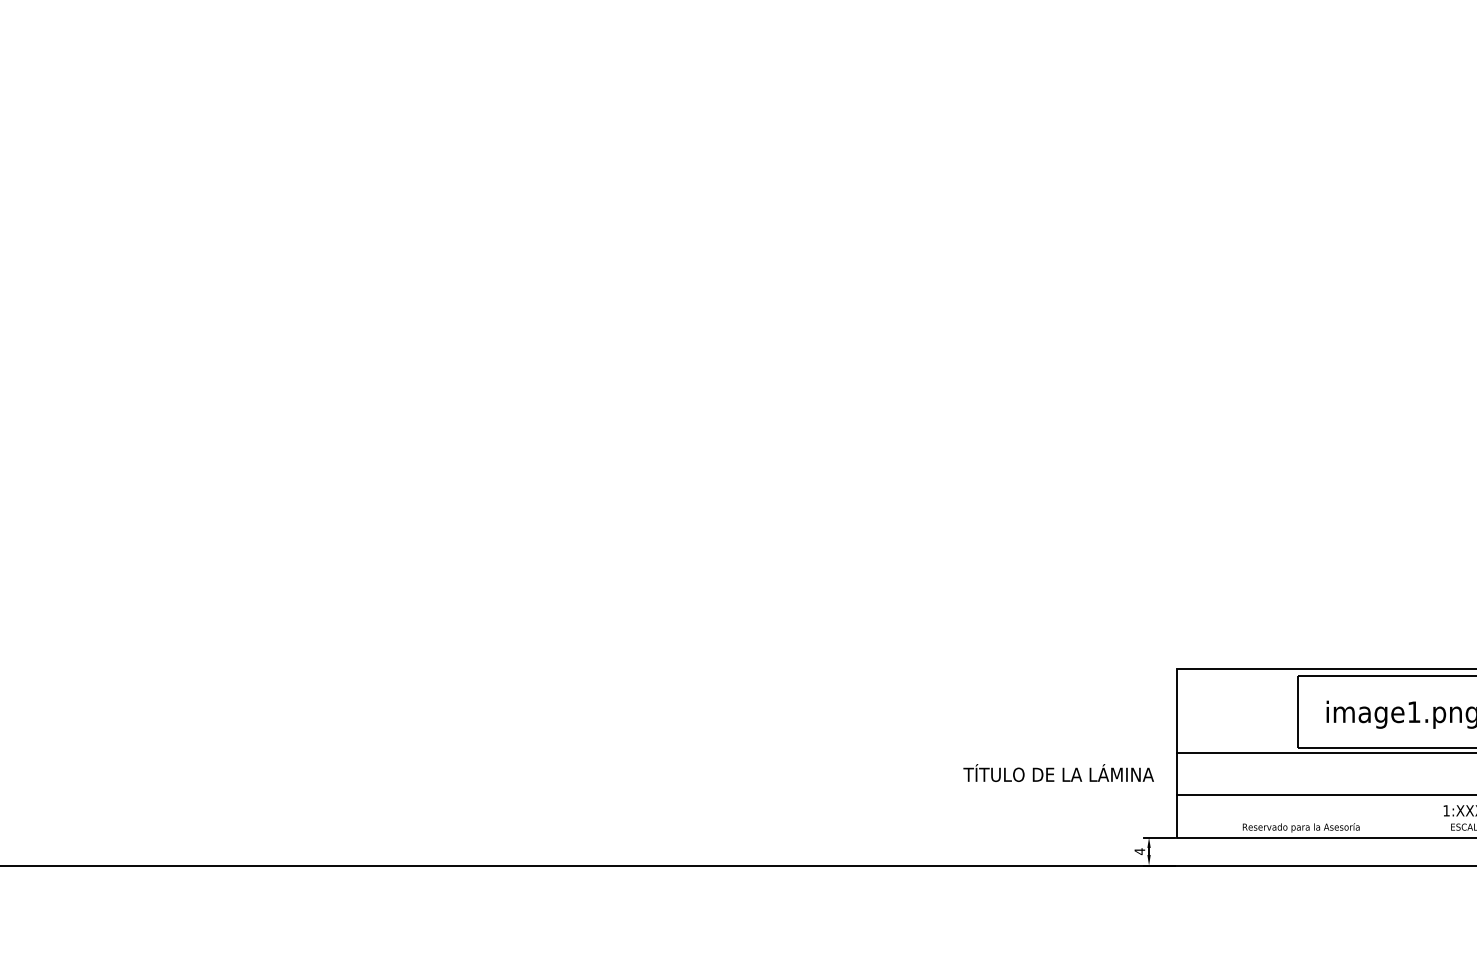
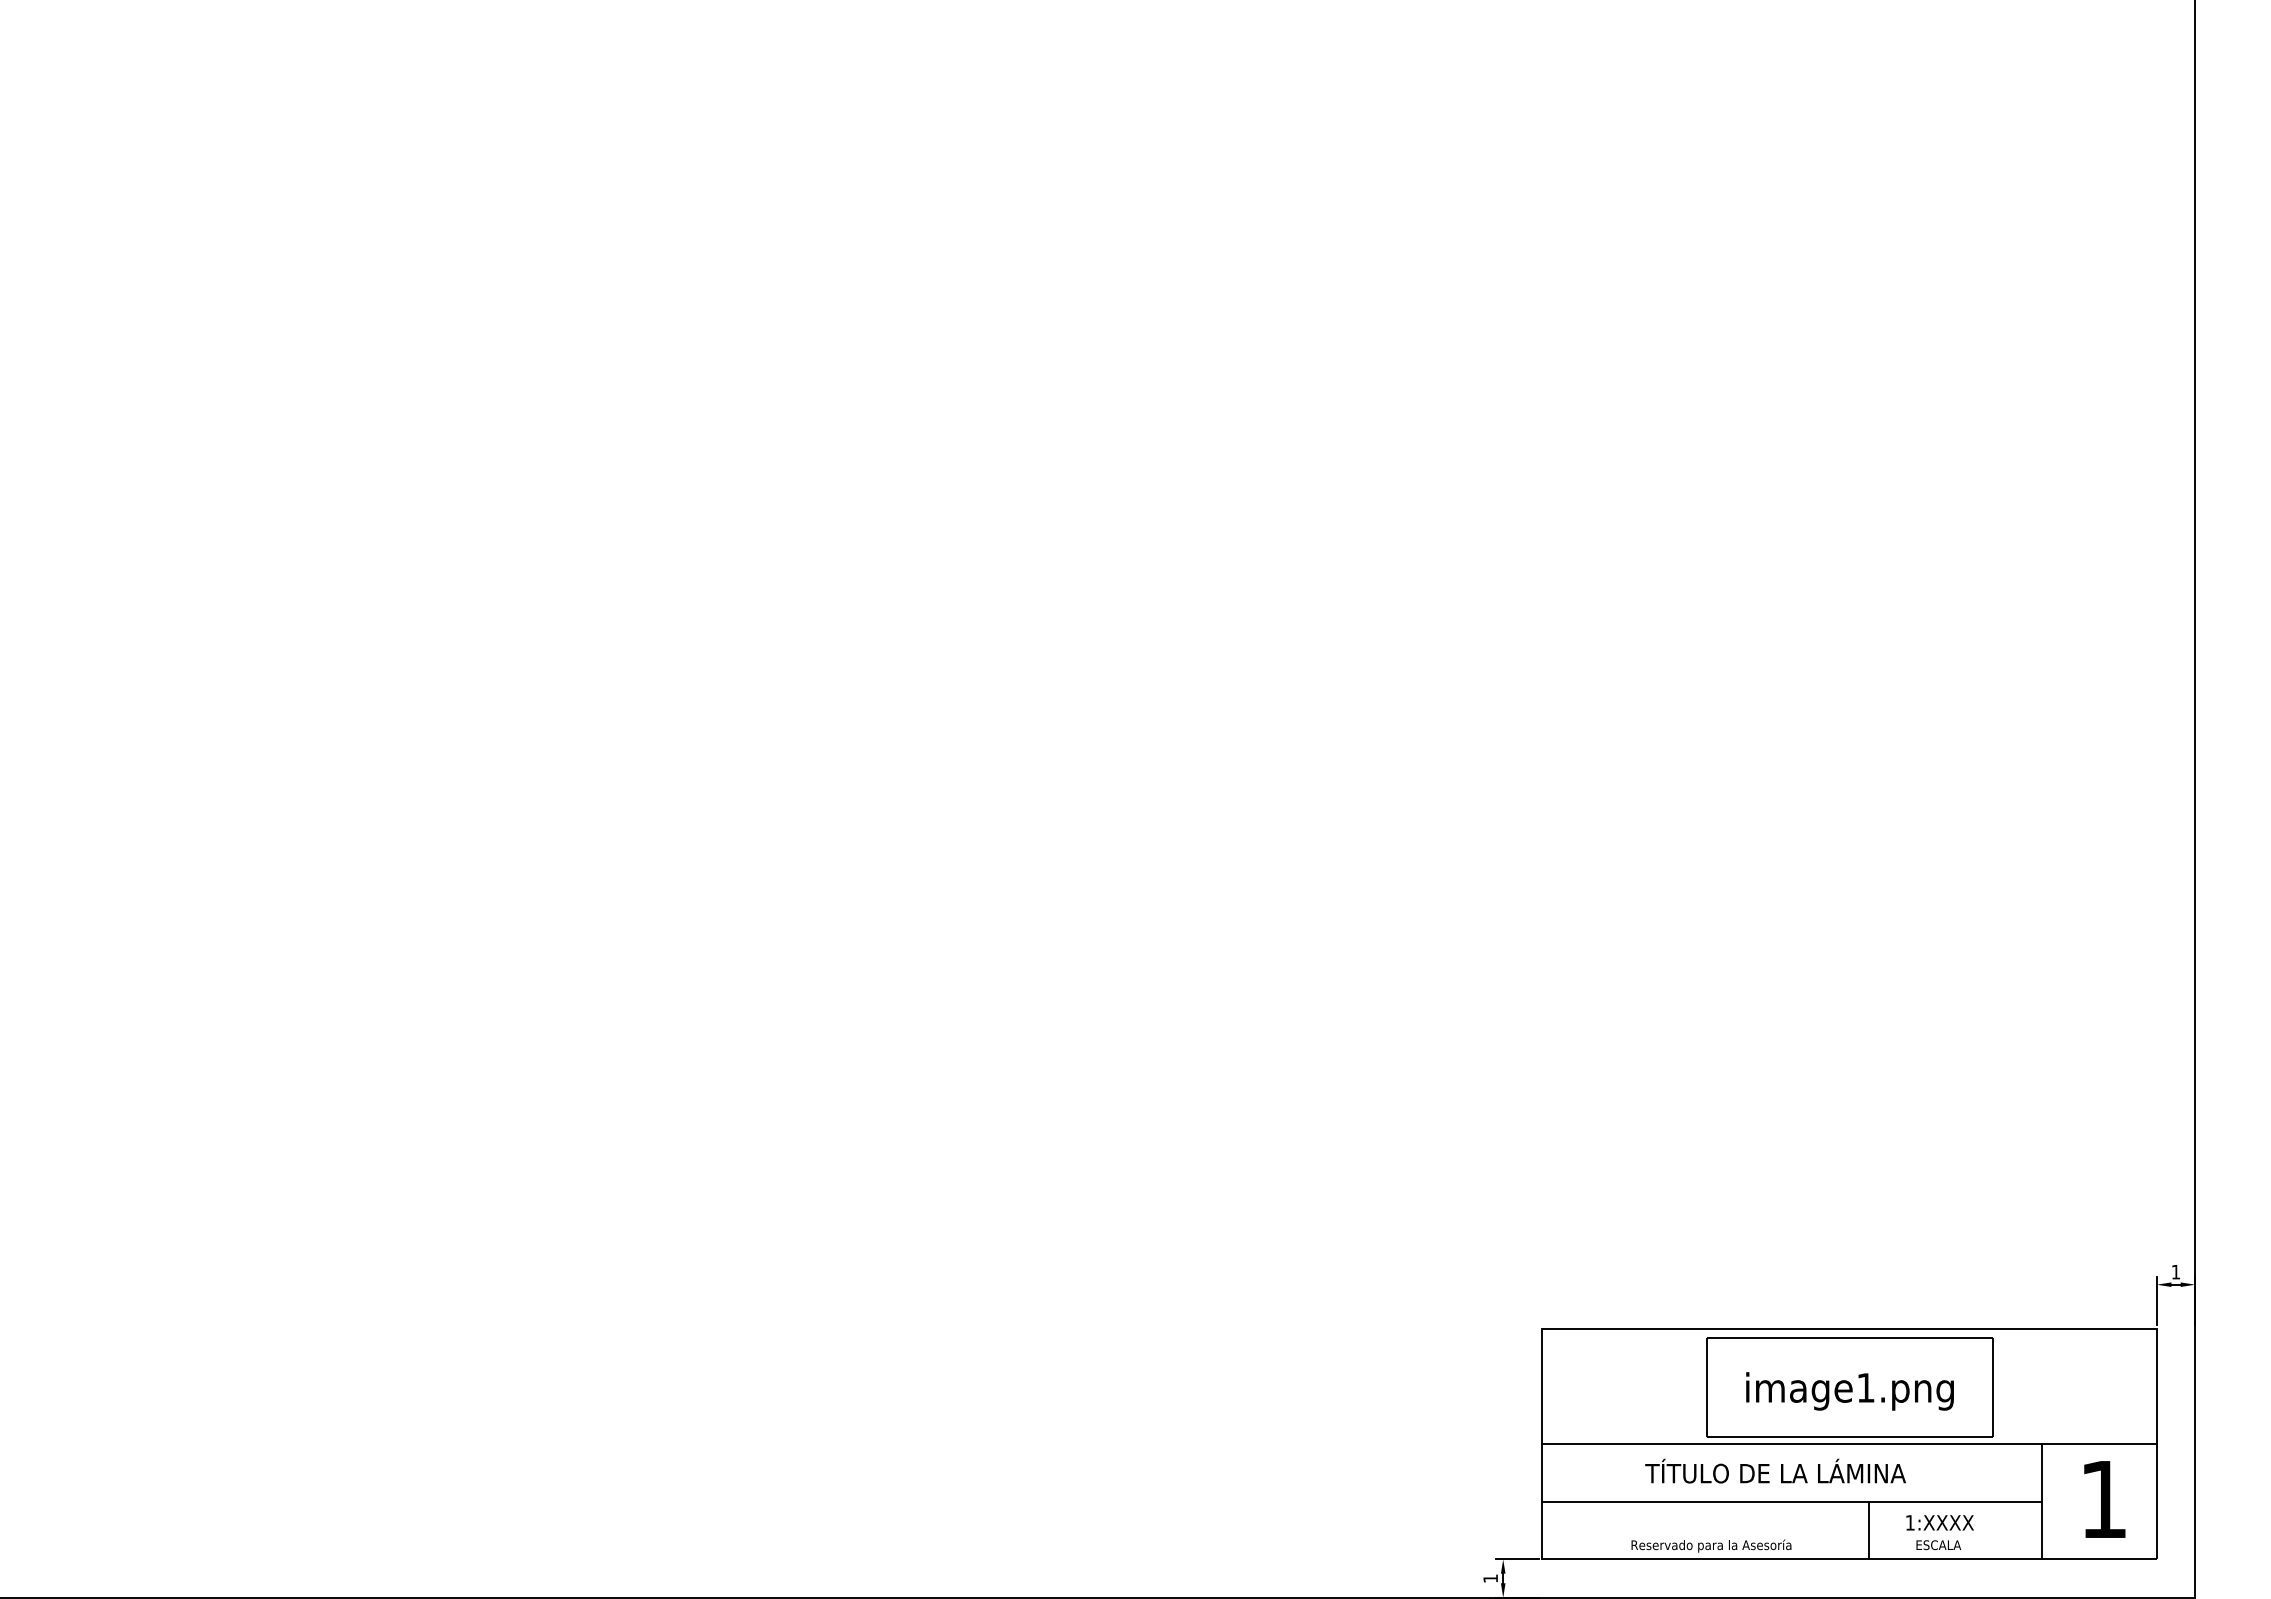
text: (1058, 772) -> (1775, 1470), moved
line: (1416, 816) -> (1868, 1530), added
text: (1139, 851) -> (1490, 1578), 4 -> 1

